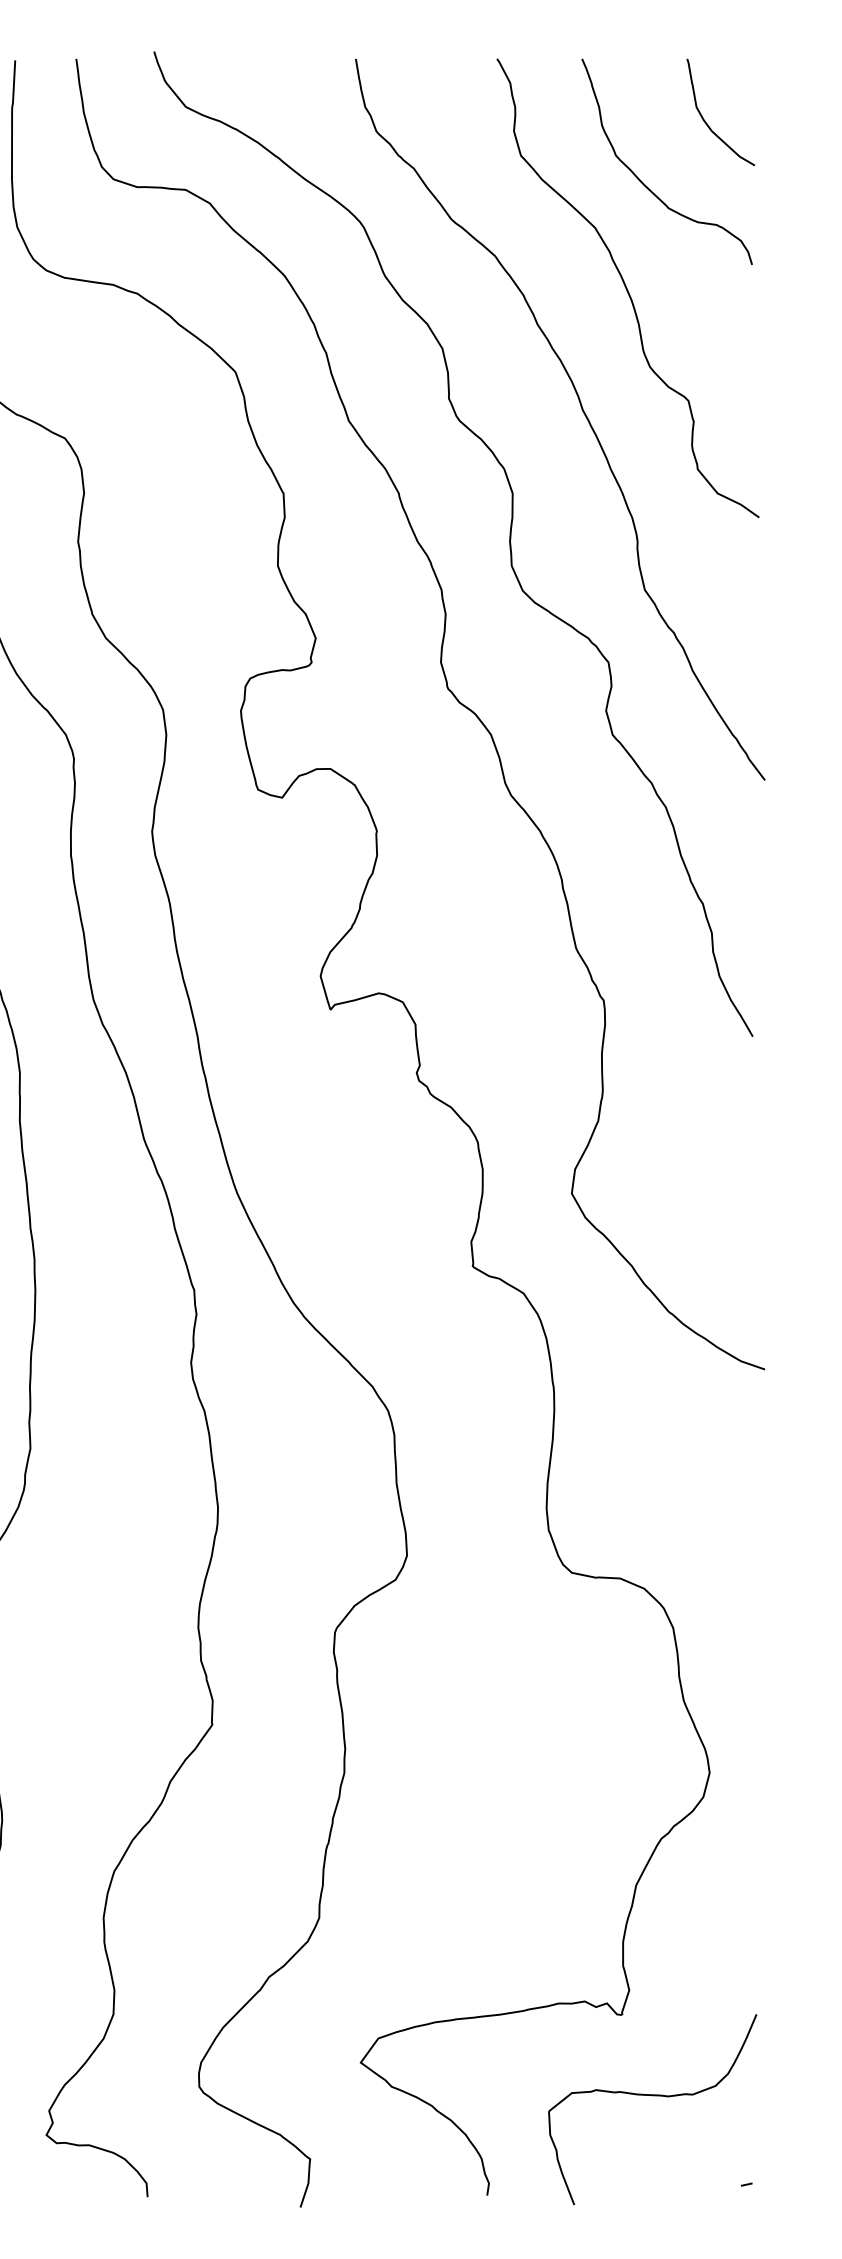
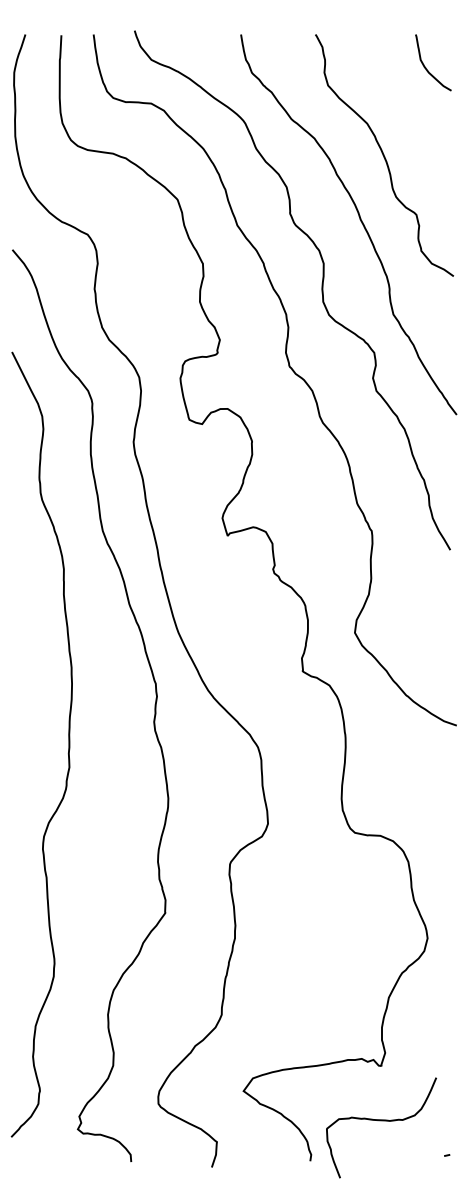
curve: (644, 182) -> (393, 99), removed
curve: (652, 2097) -> (381, 1121), moved

